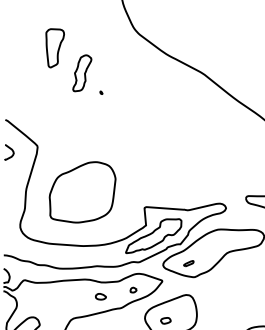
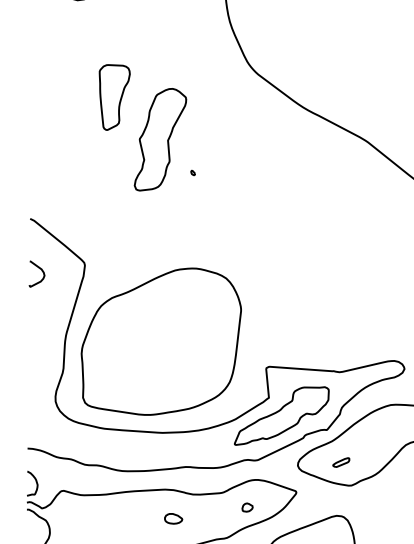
part: (82, 73) -> (161, 140), size x1.67
part: (82, 192) -> (161, 342), size x1.43
part: (100, 296) -> (172, 518), moved

